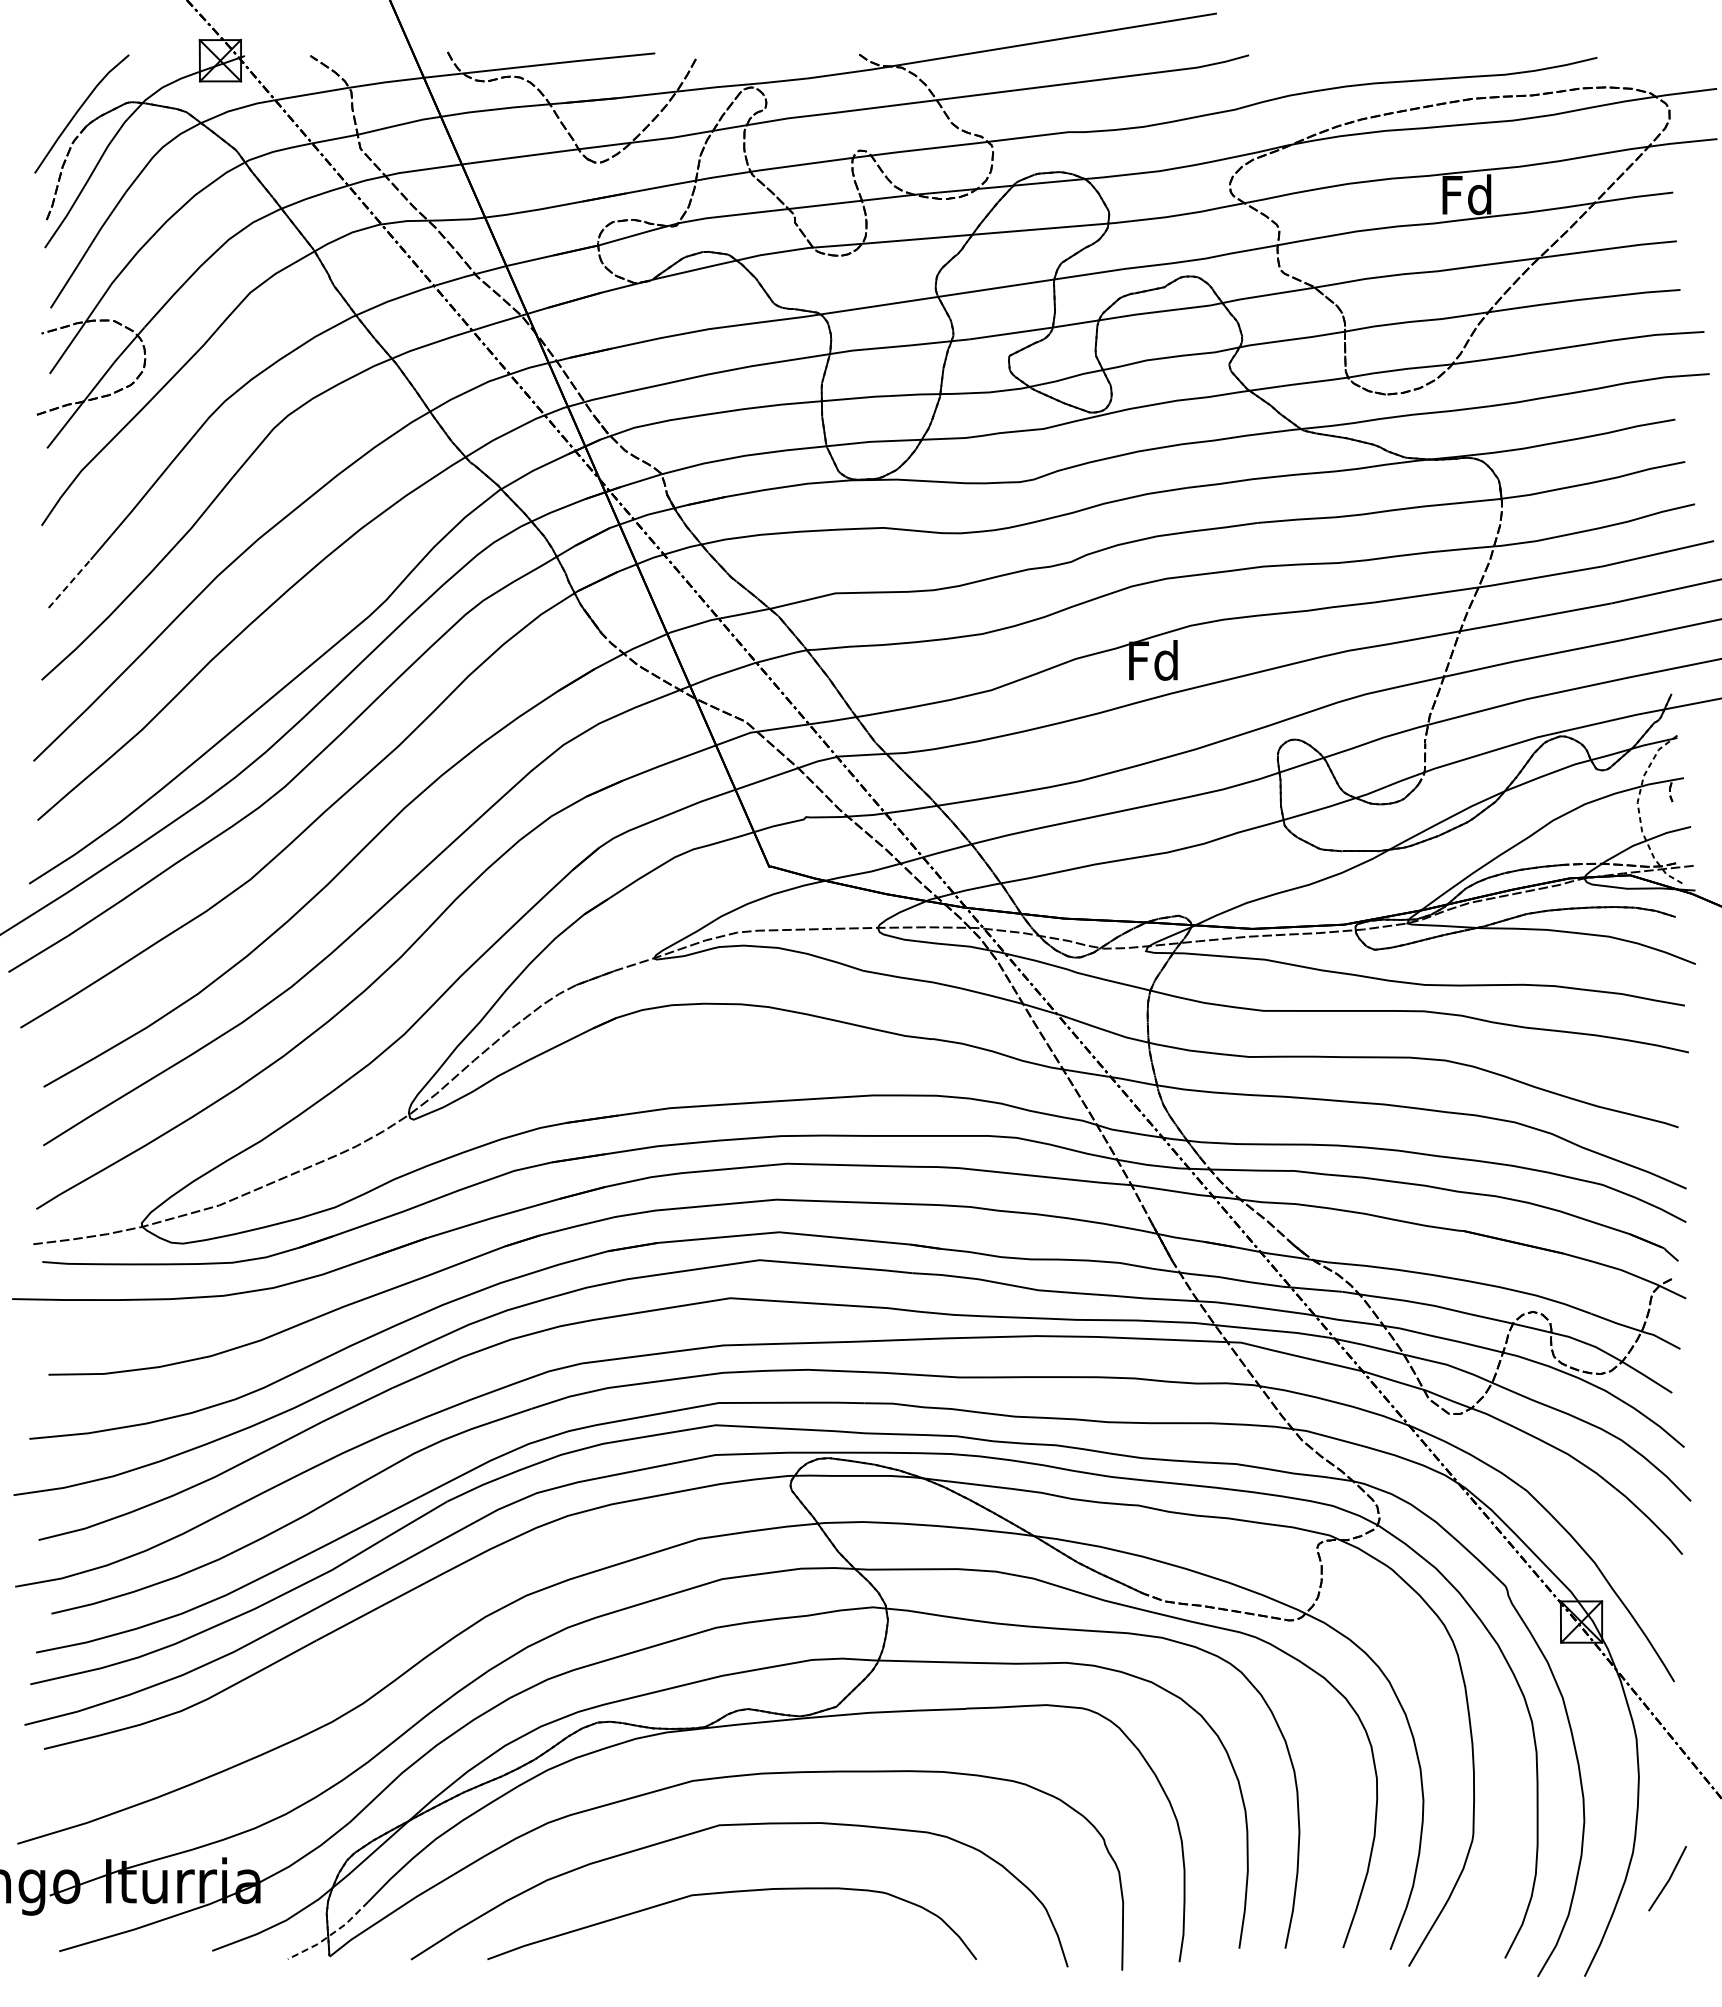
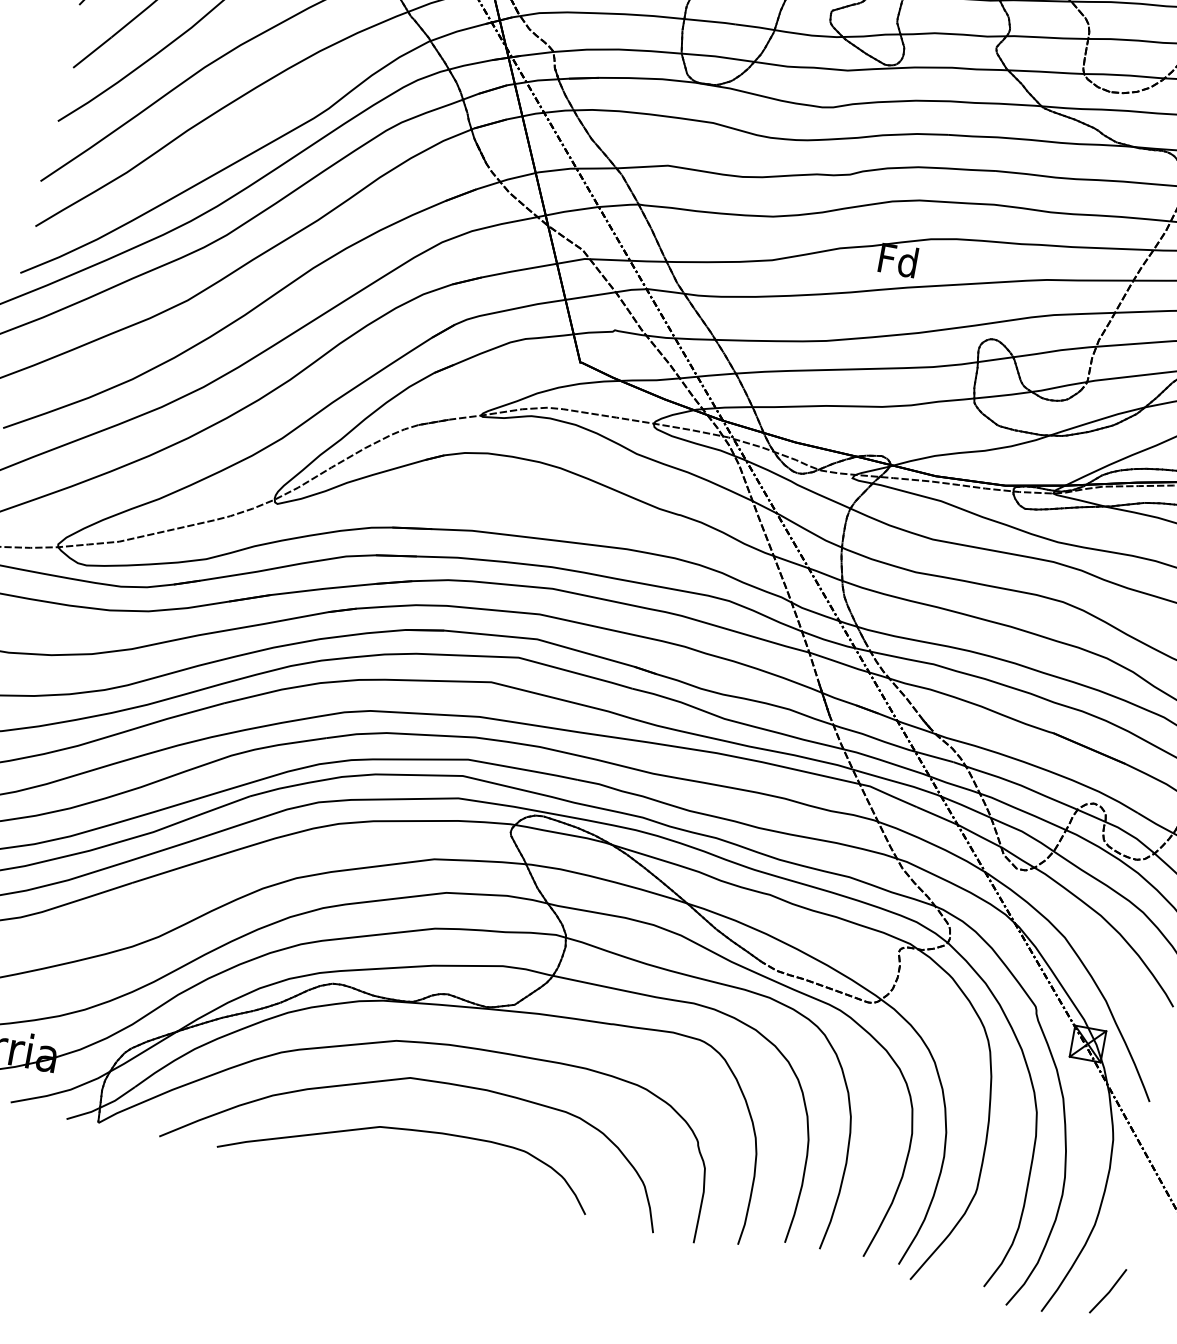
line: (69, 583) -> (92, 52), dashed -> solid
line: (1668, 1878) -> (1108, 1291), moved
line: (331, 1934) -> (102, 1106), dashed -> solid

